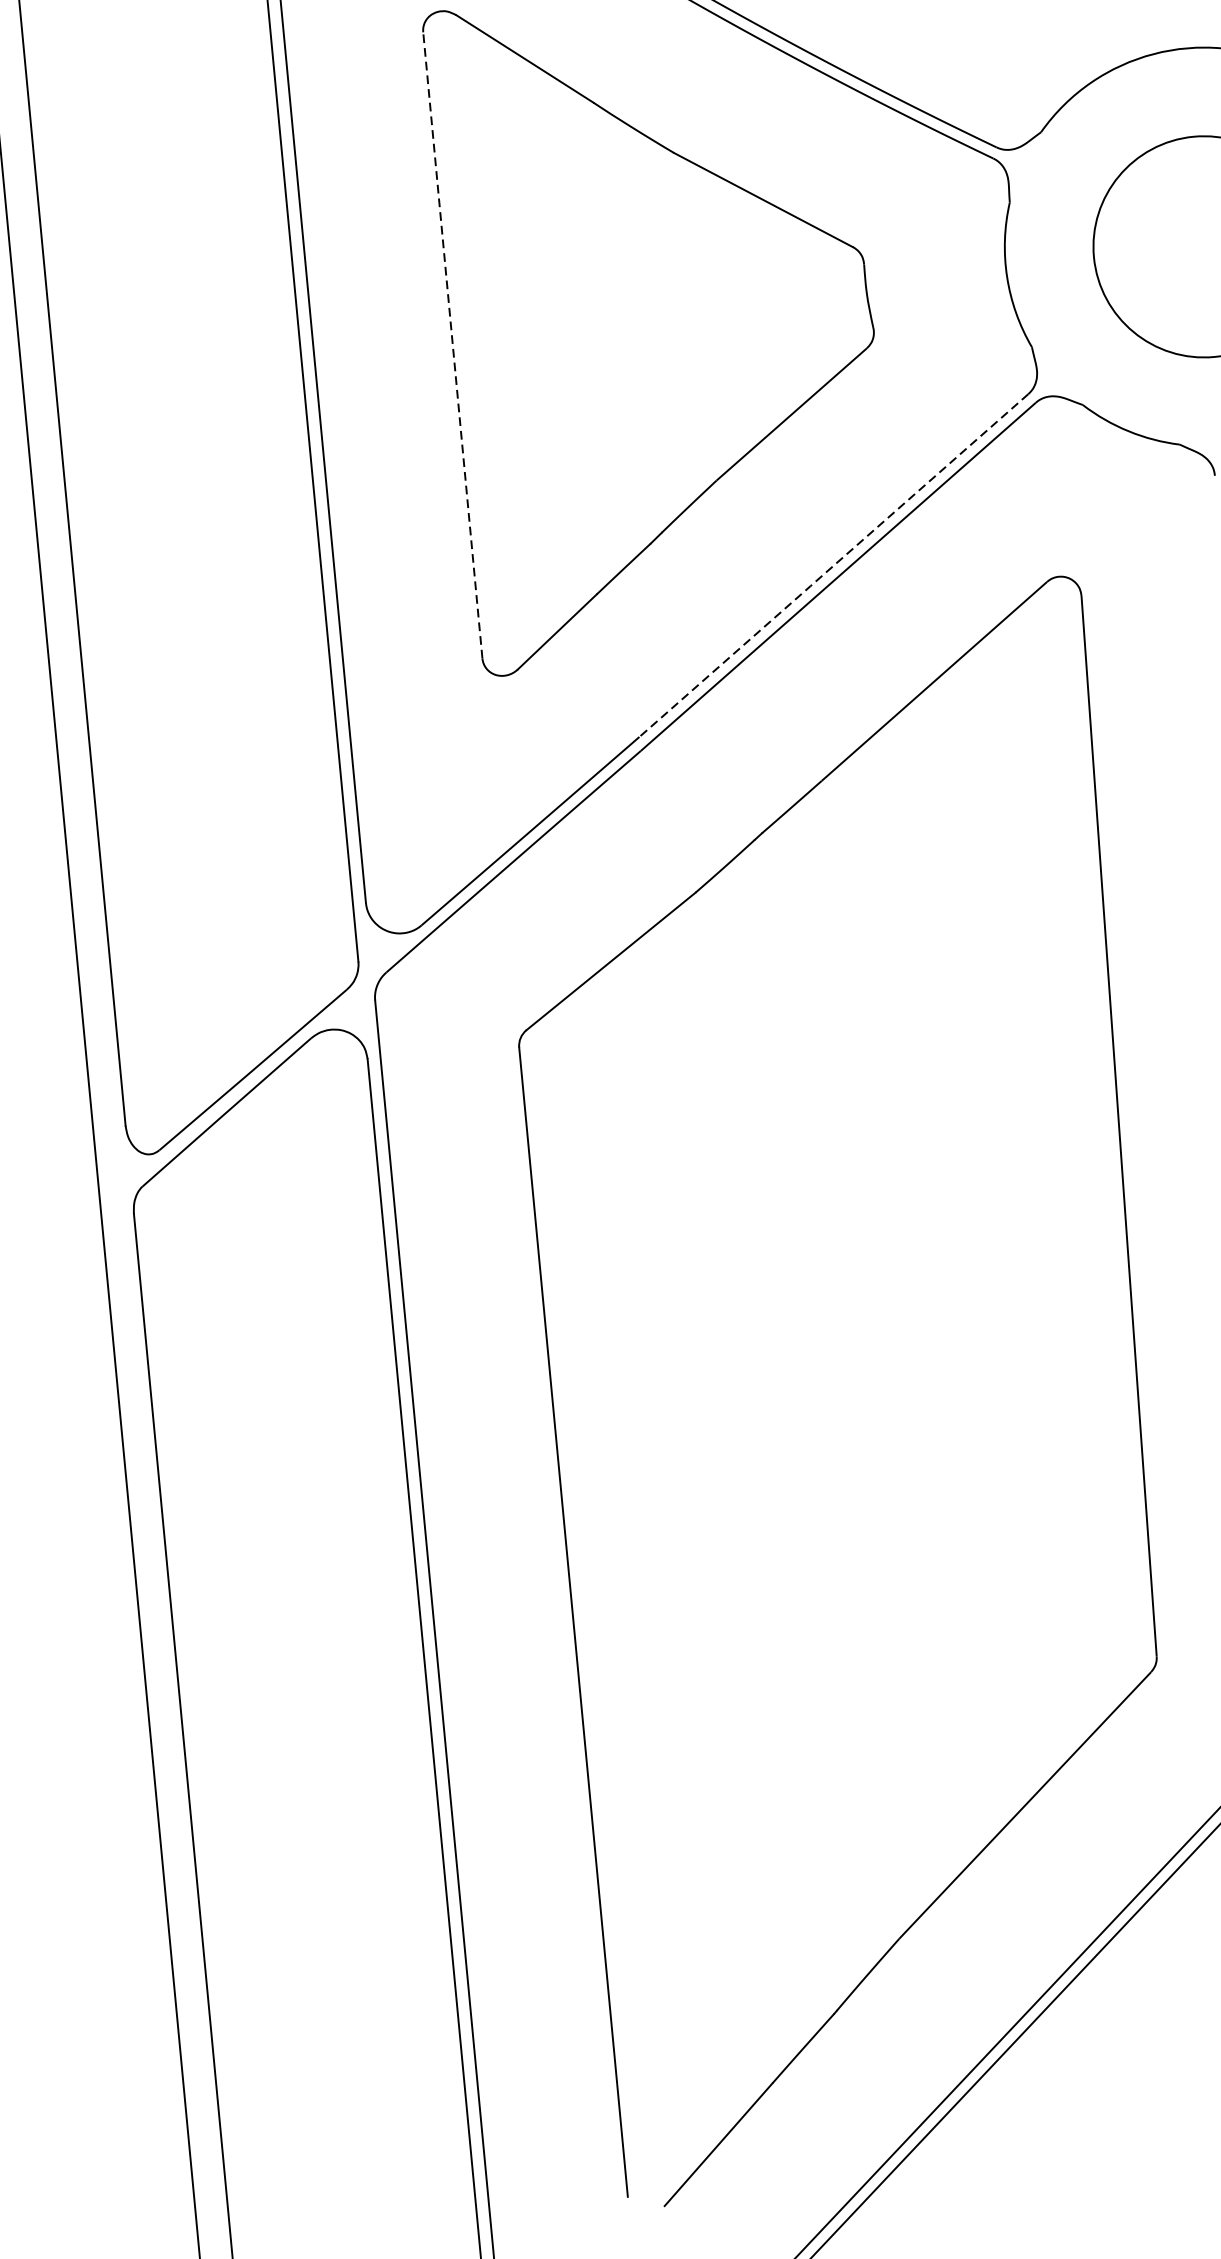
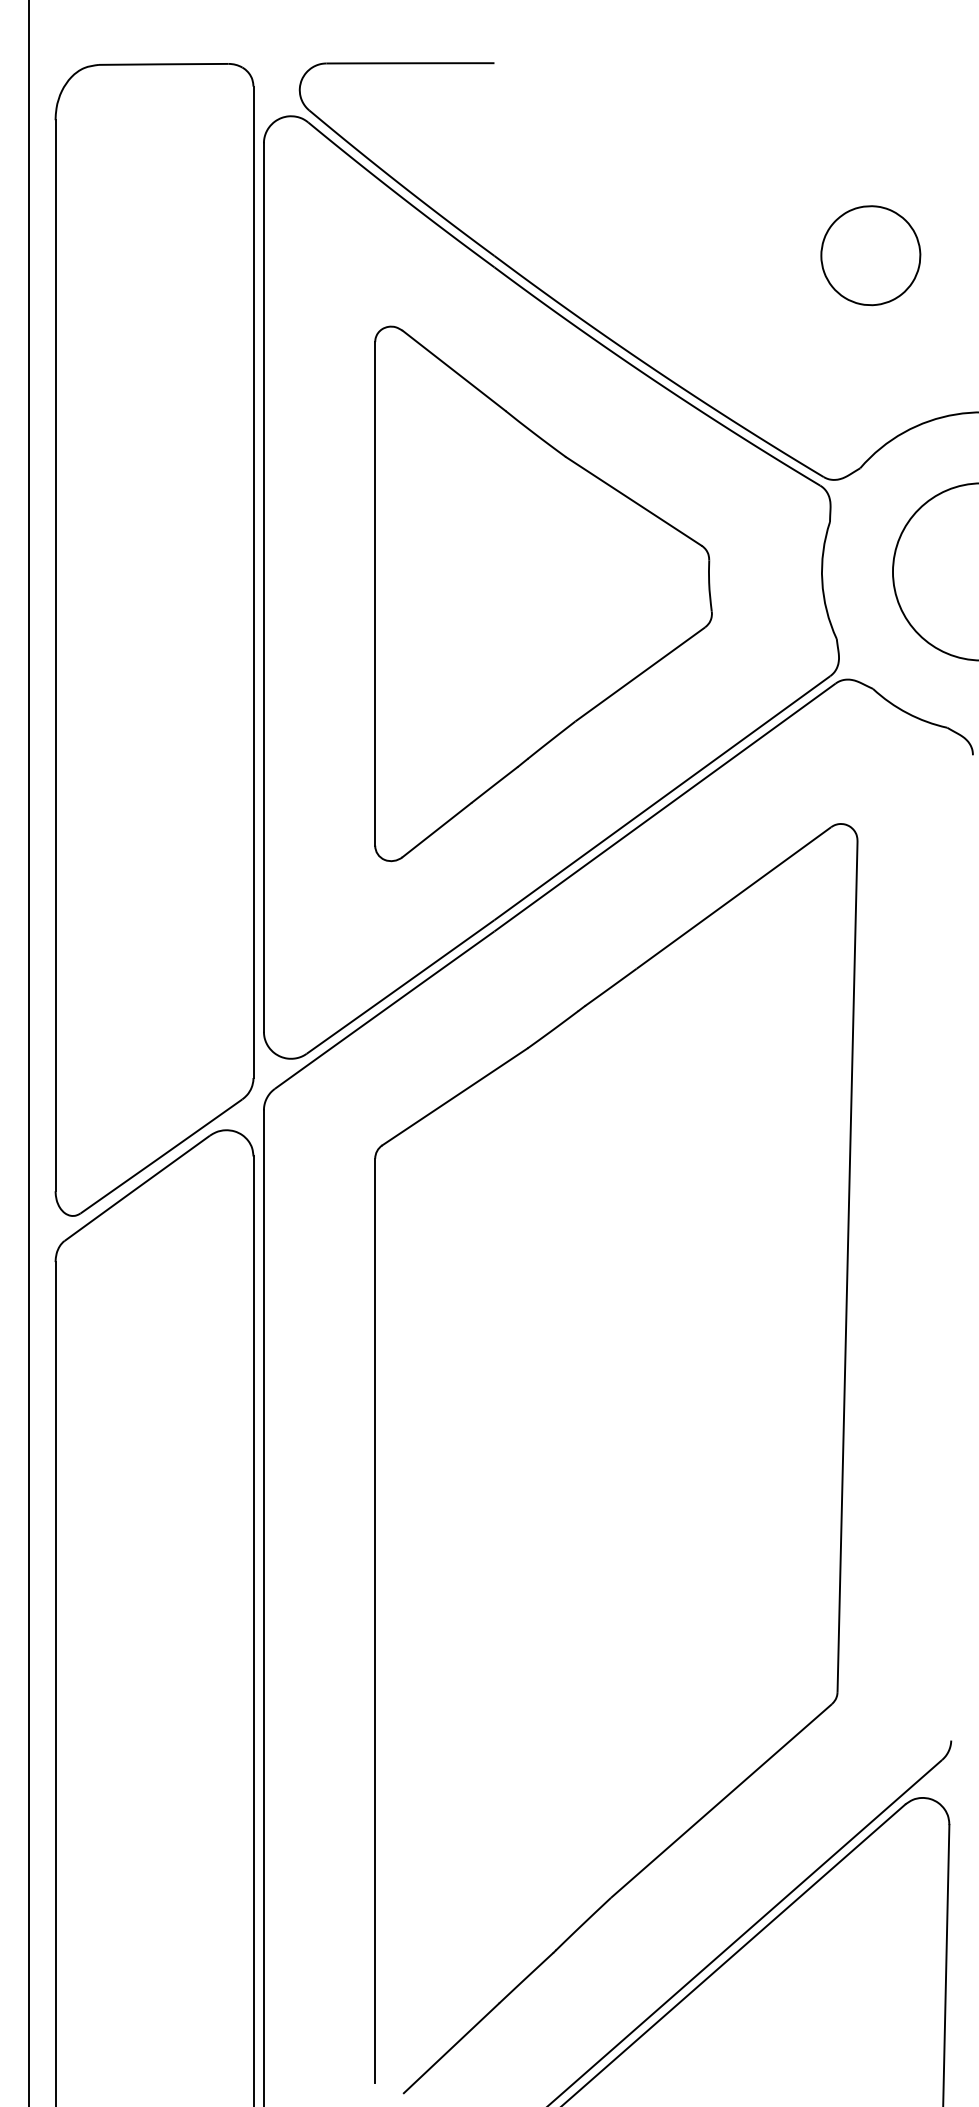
line: (453, 344) -> (375, 593), dashed -> solid
line: (832, 566) -> (661, 798), dashed -> solid

